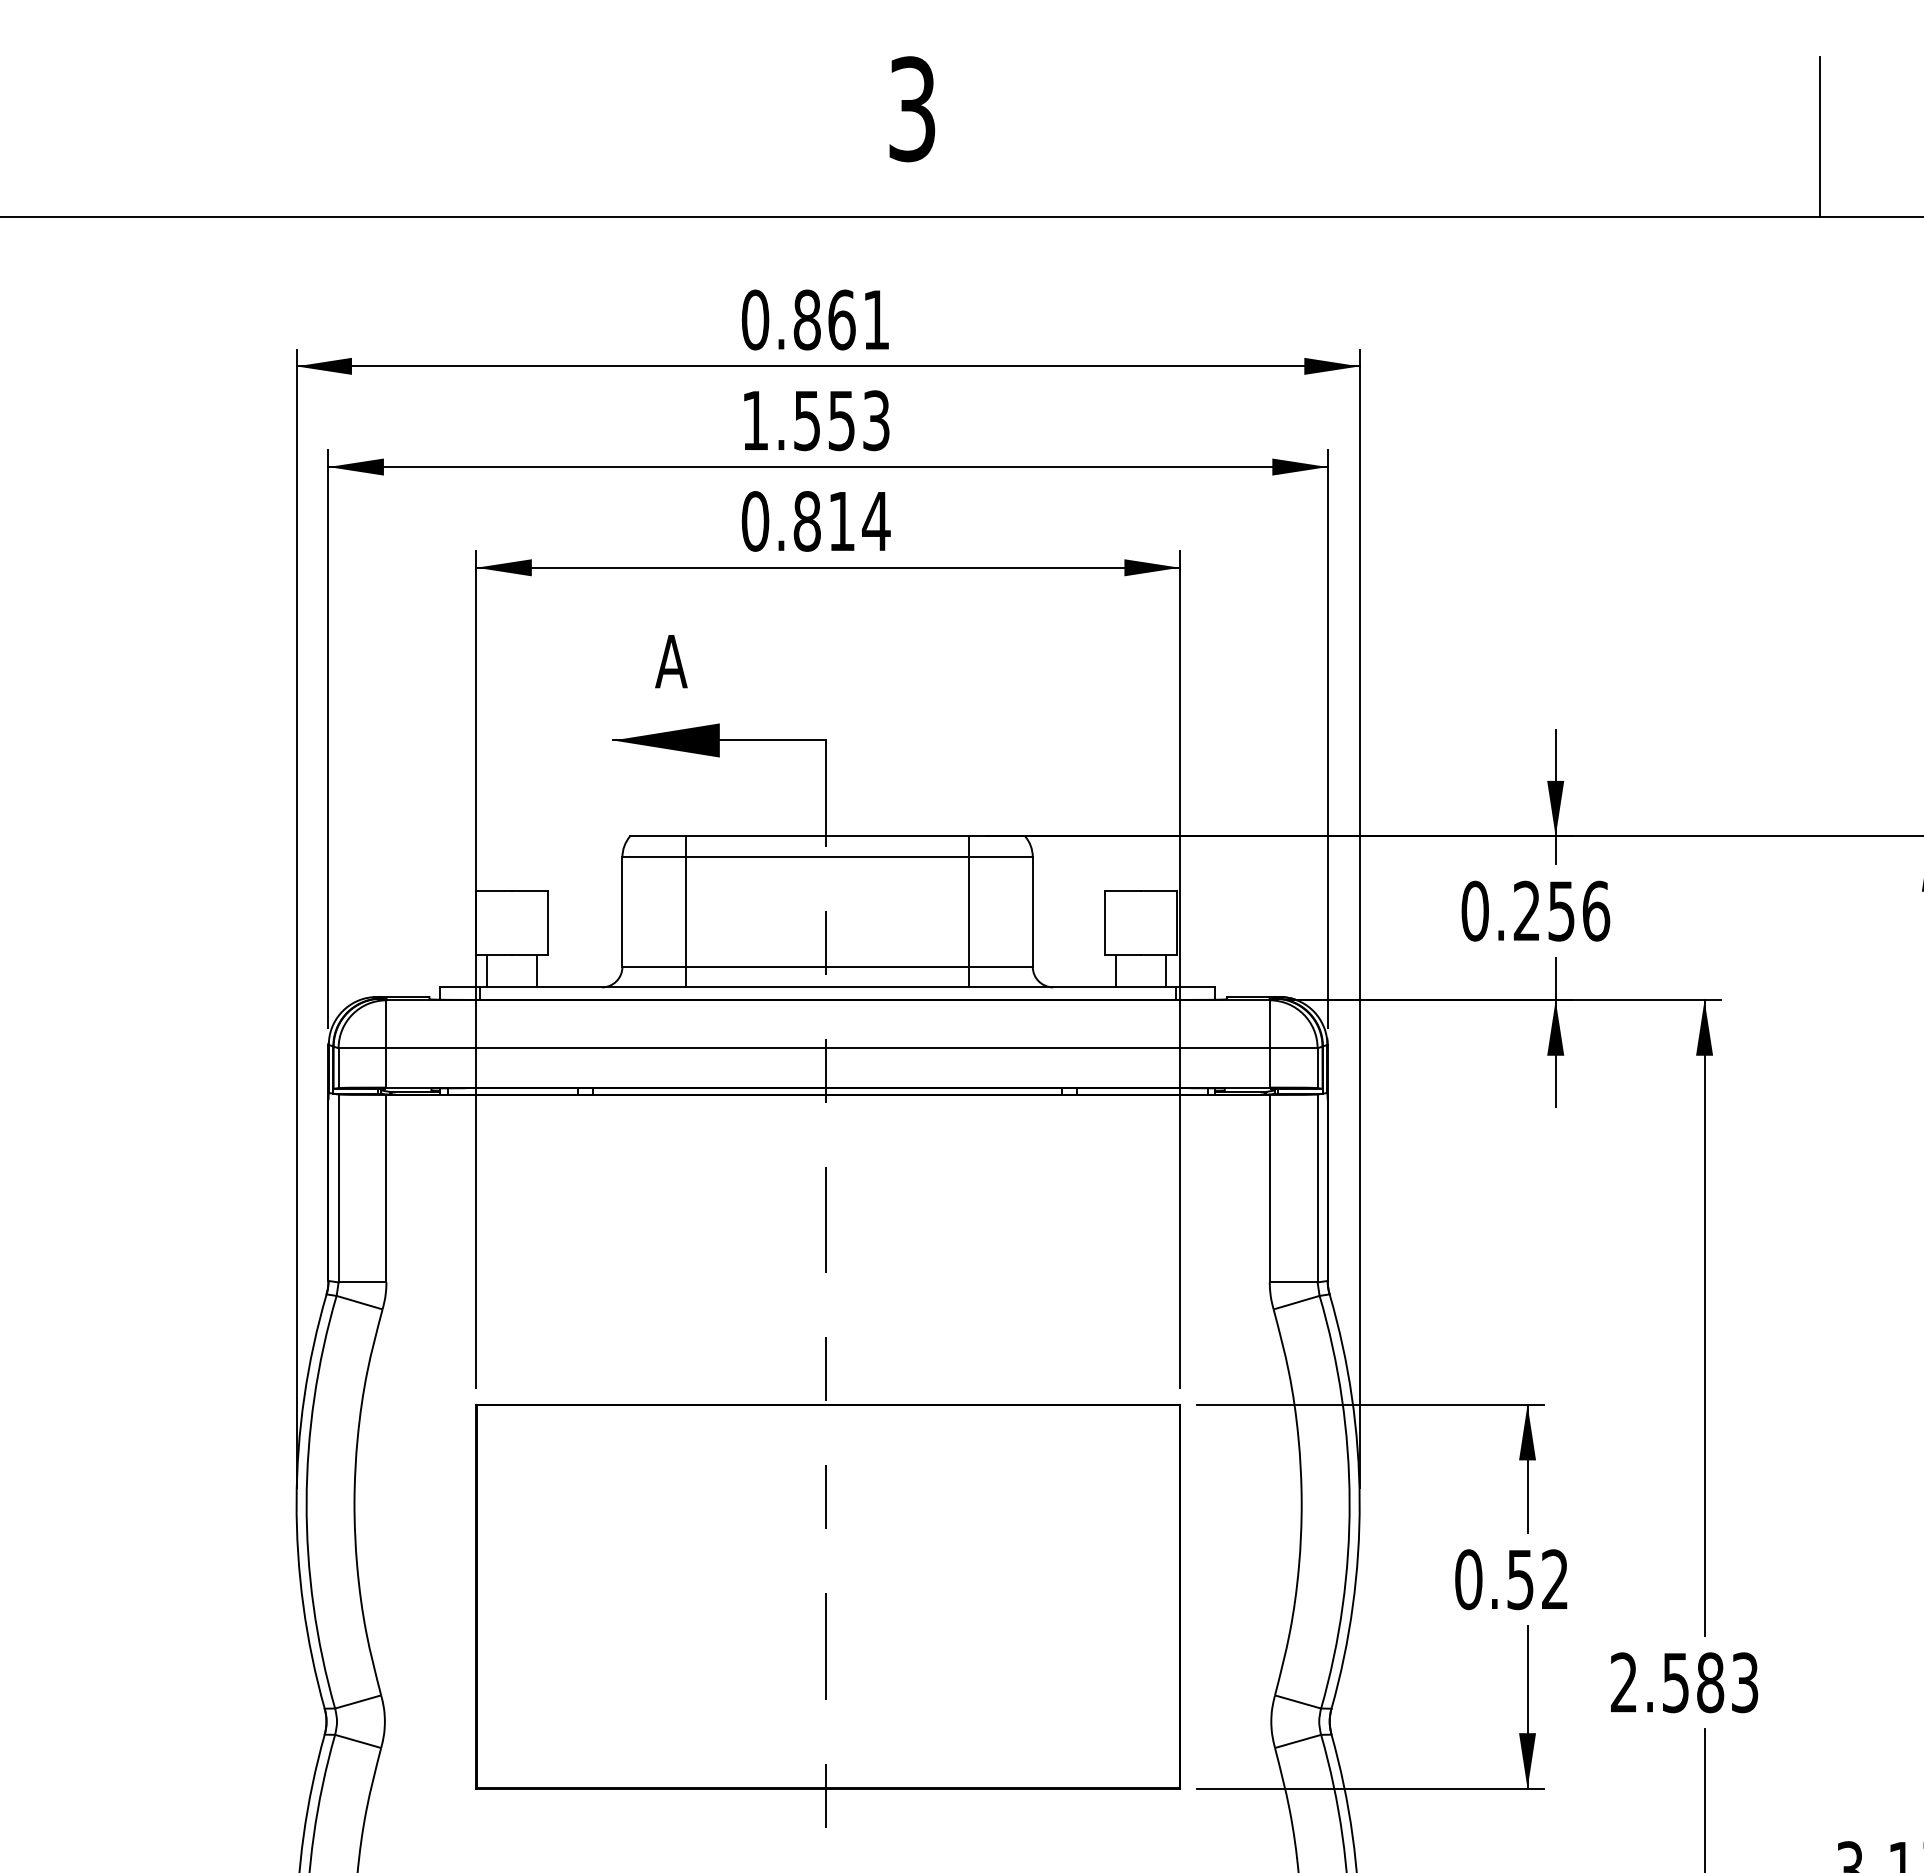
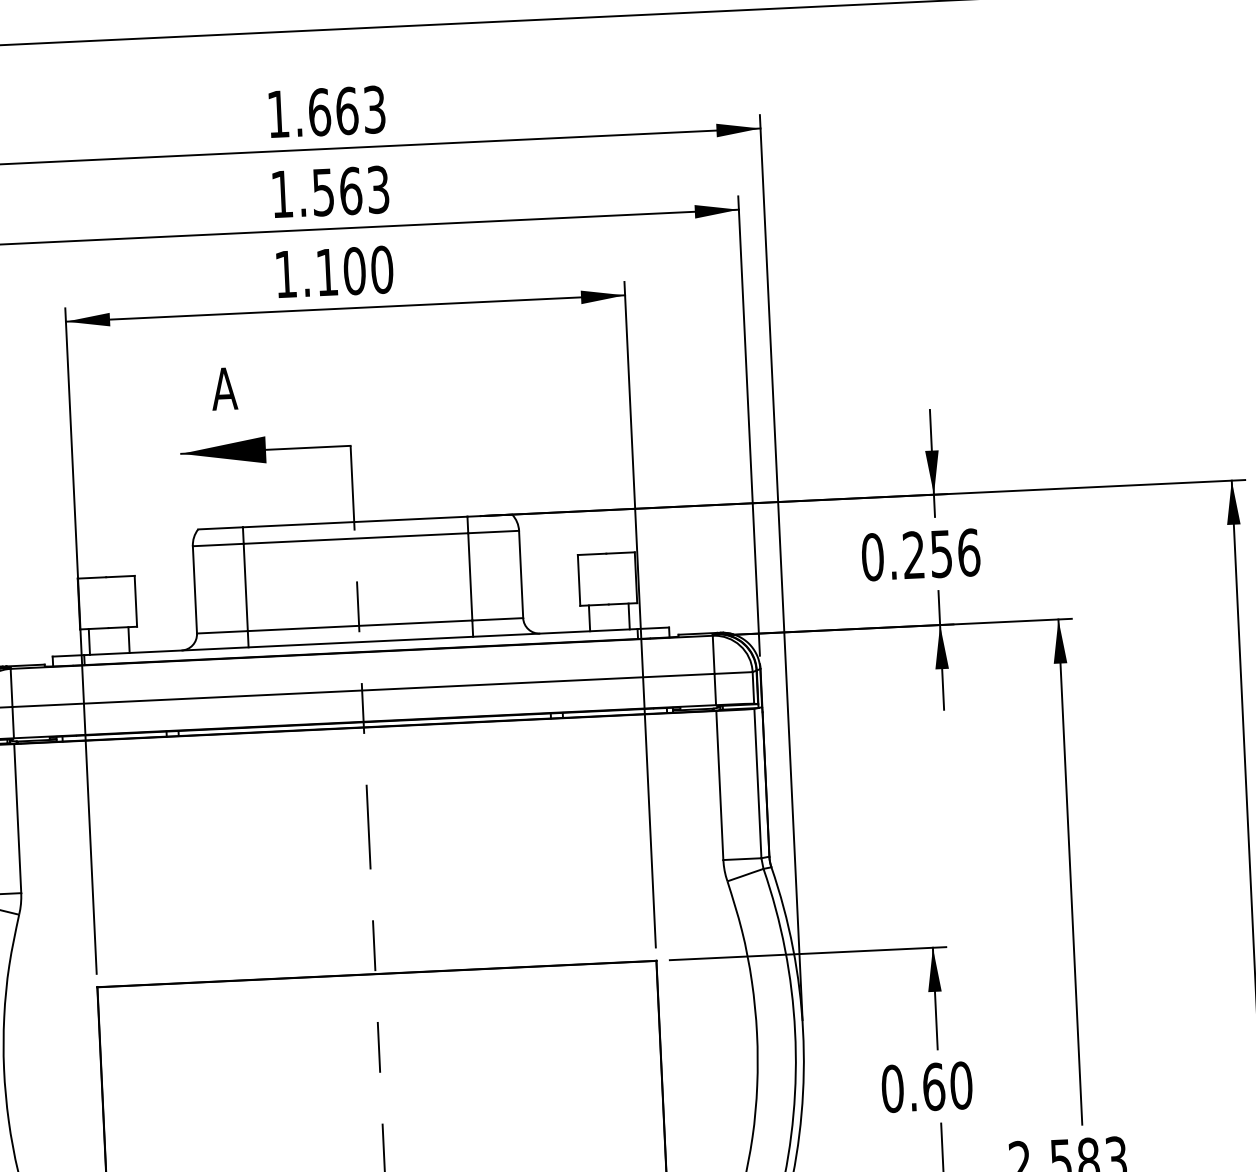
text: (815, 319) -> (326, 111), 0.861 -> 1.663
text: (841, 420) -> (350, 190), 1.553 -> 1.563
text: (815, 521) -> (333, 272), 0.814 -> 1.100
text: (1537, 1579) -> (947, 1086), 0.52 -> 0.60

